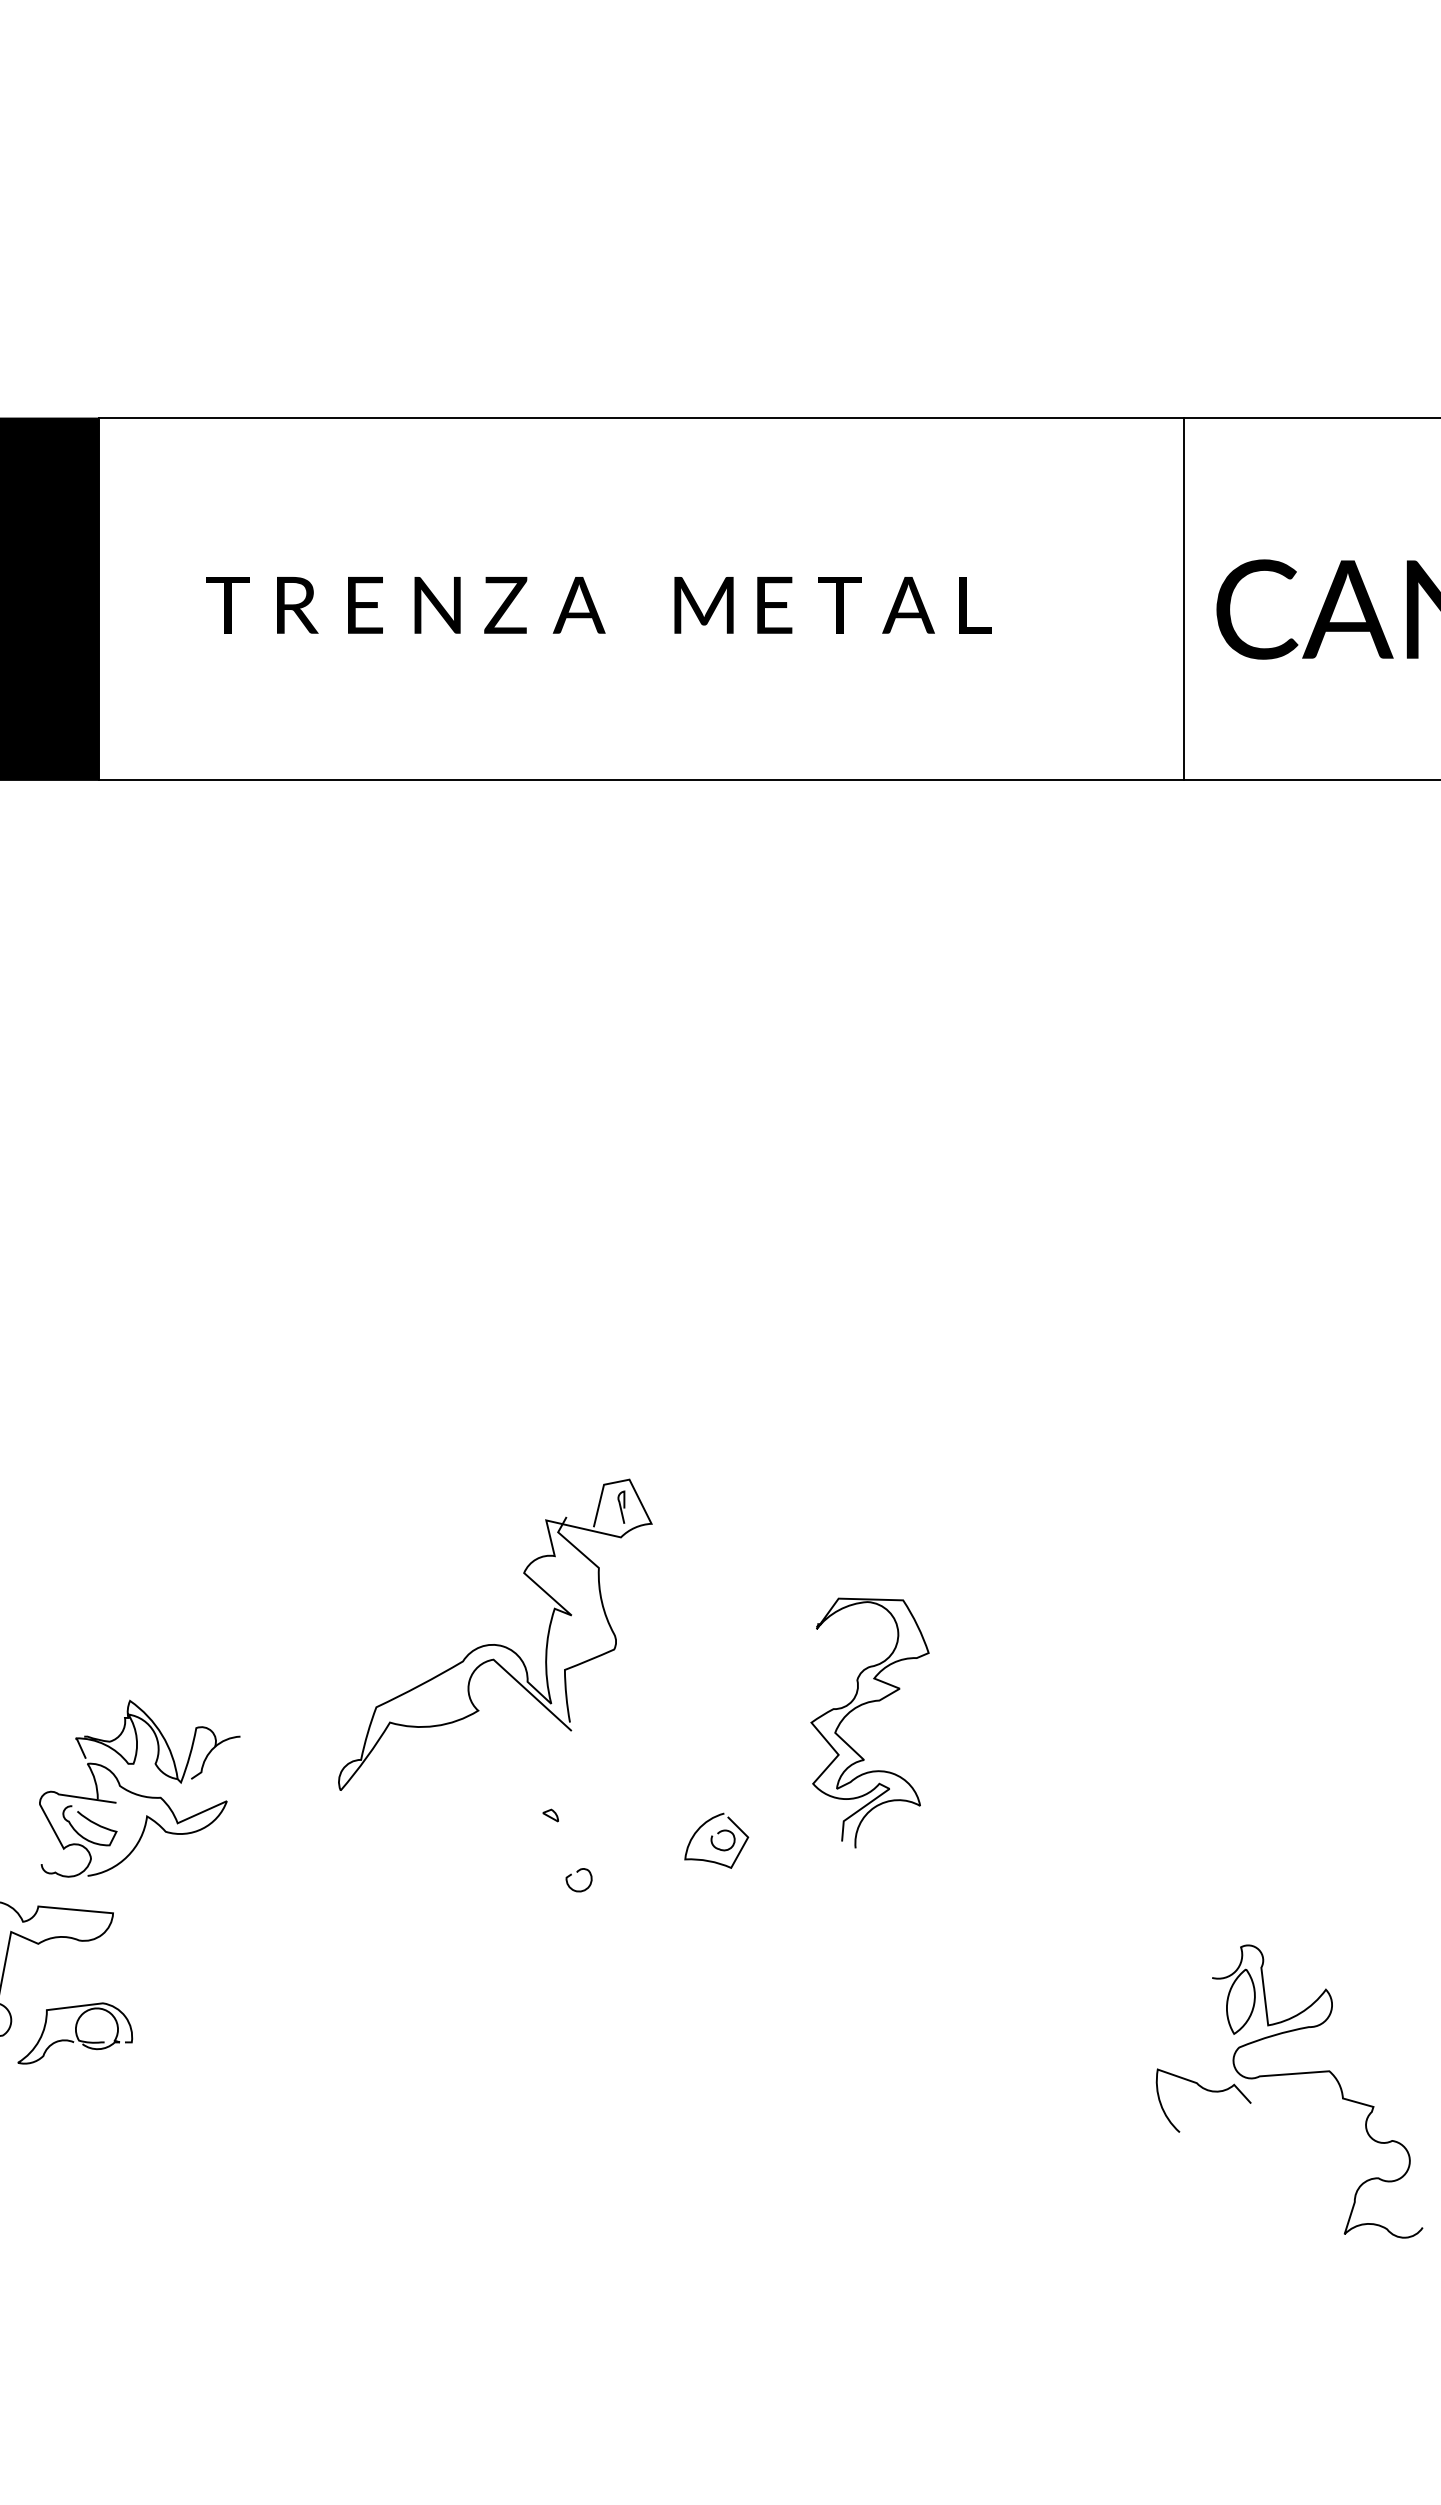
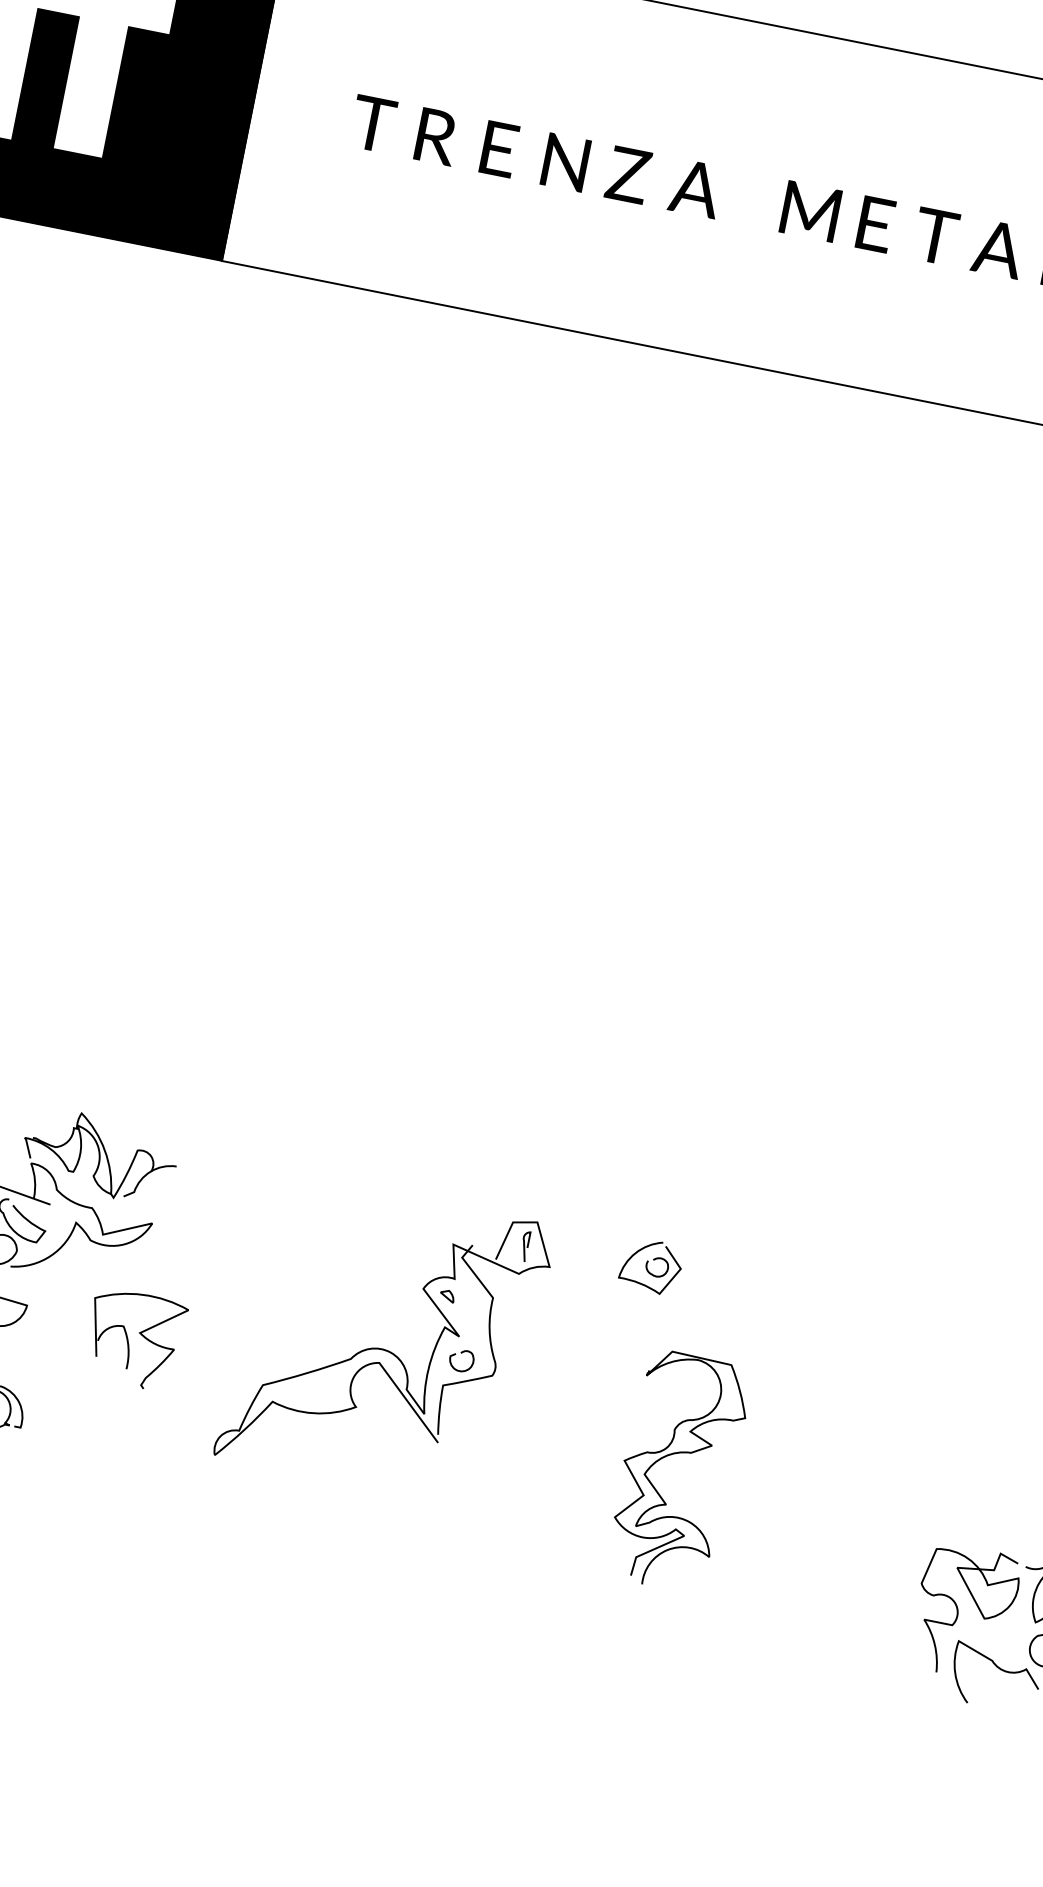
part: (495, 1644) -> (383, 1349), moved
part: (860, 1706) -> (672, 1454), moved
part: (716, 1840) -> (651, 1265), moved
part: (226, 1928) -> (128, 1340), added
curve: (1151, 2038) -> (958, 1611), added

